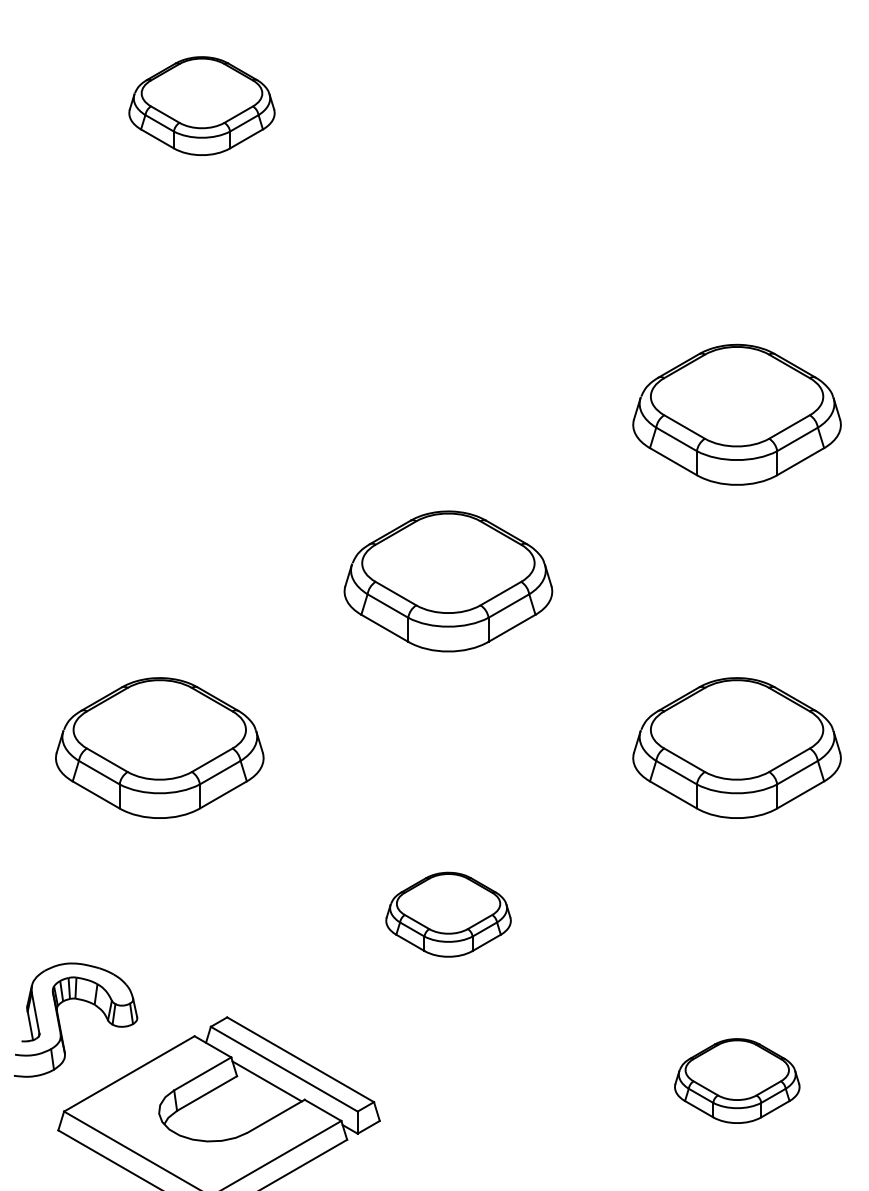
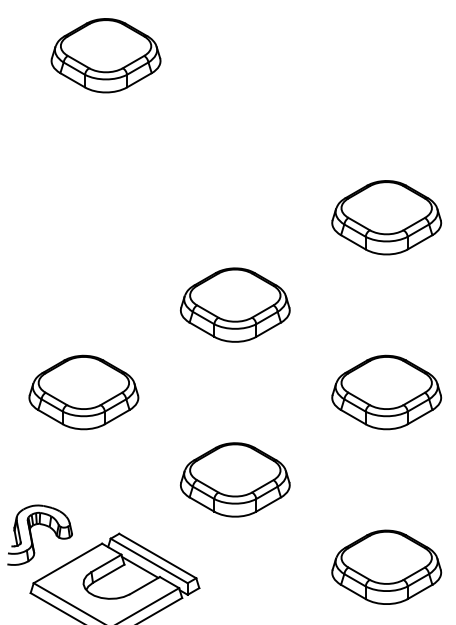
part: (200, 105) -> (105, 55), size x1.43
part: (448, 913) -> (235, 479), size x1.67
part: (736, 1079) -> (386, 566), size x1.67

